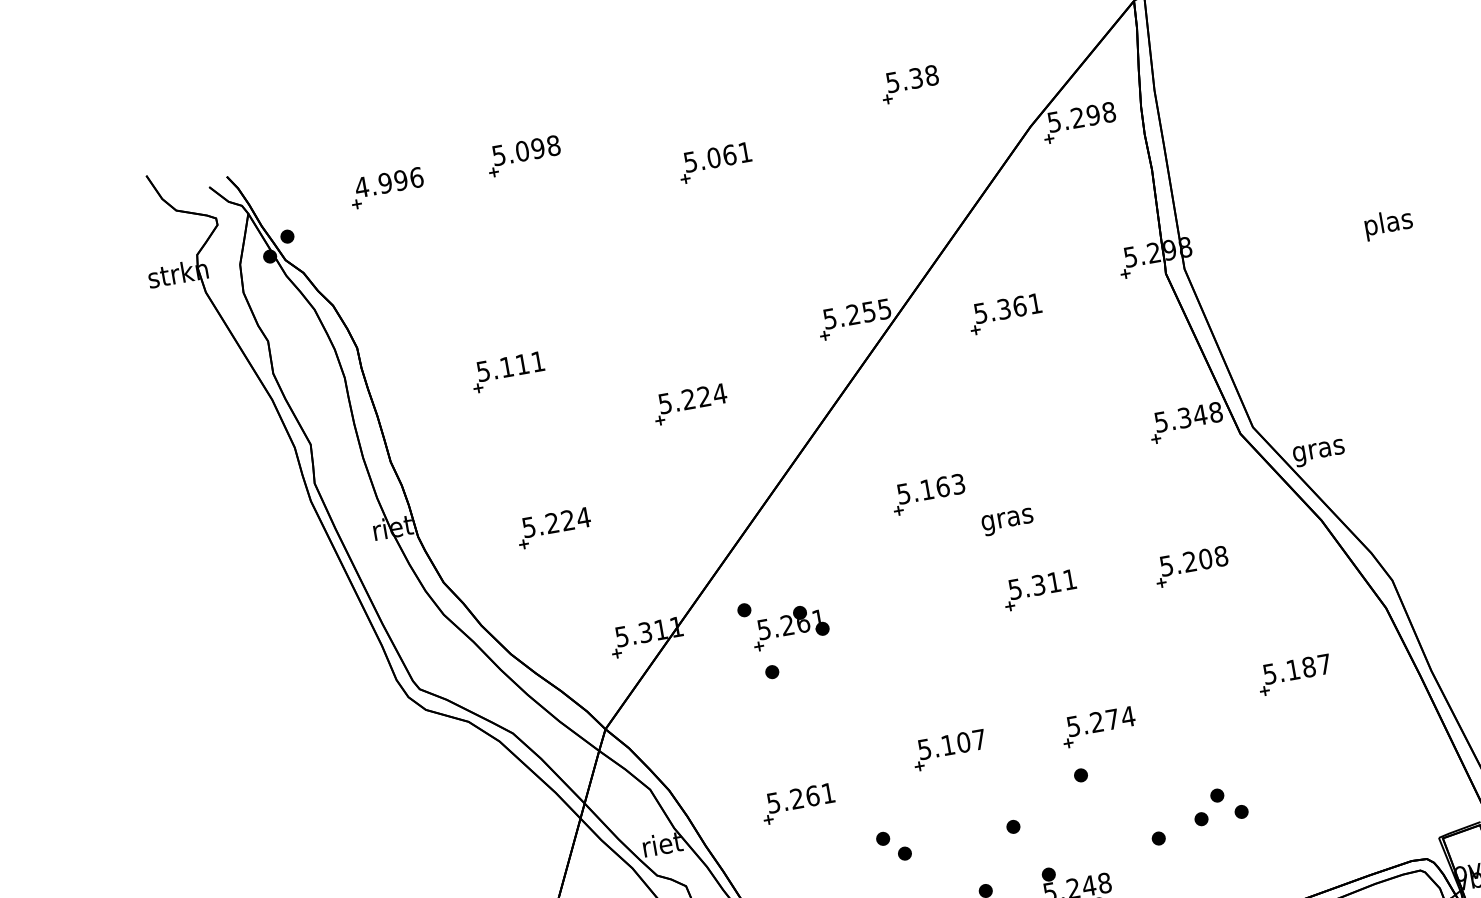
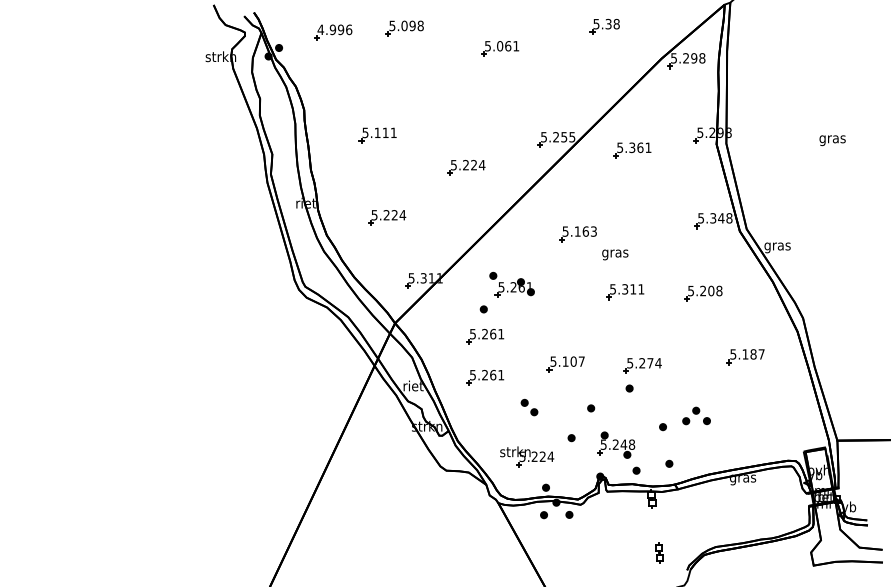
text: (1388, 224) -> (832, 139), plas -> gras
part: (782, 620) -> (511, 284), moved
part: (784, 723) -> (485, 336), added

